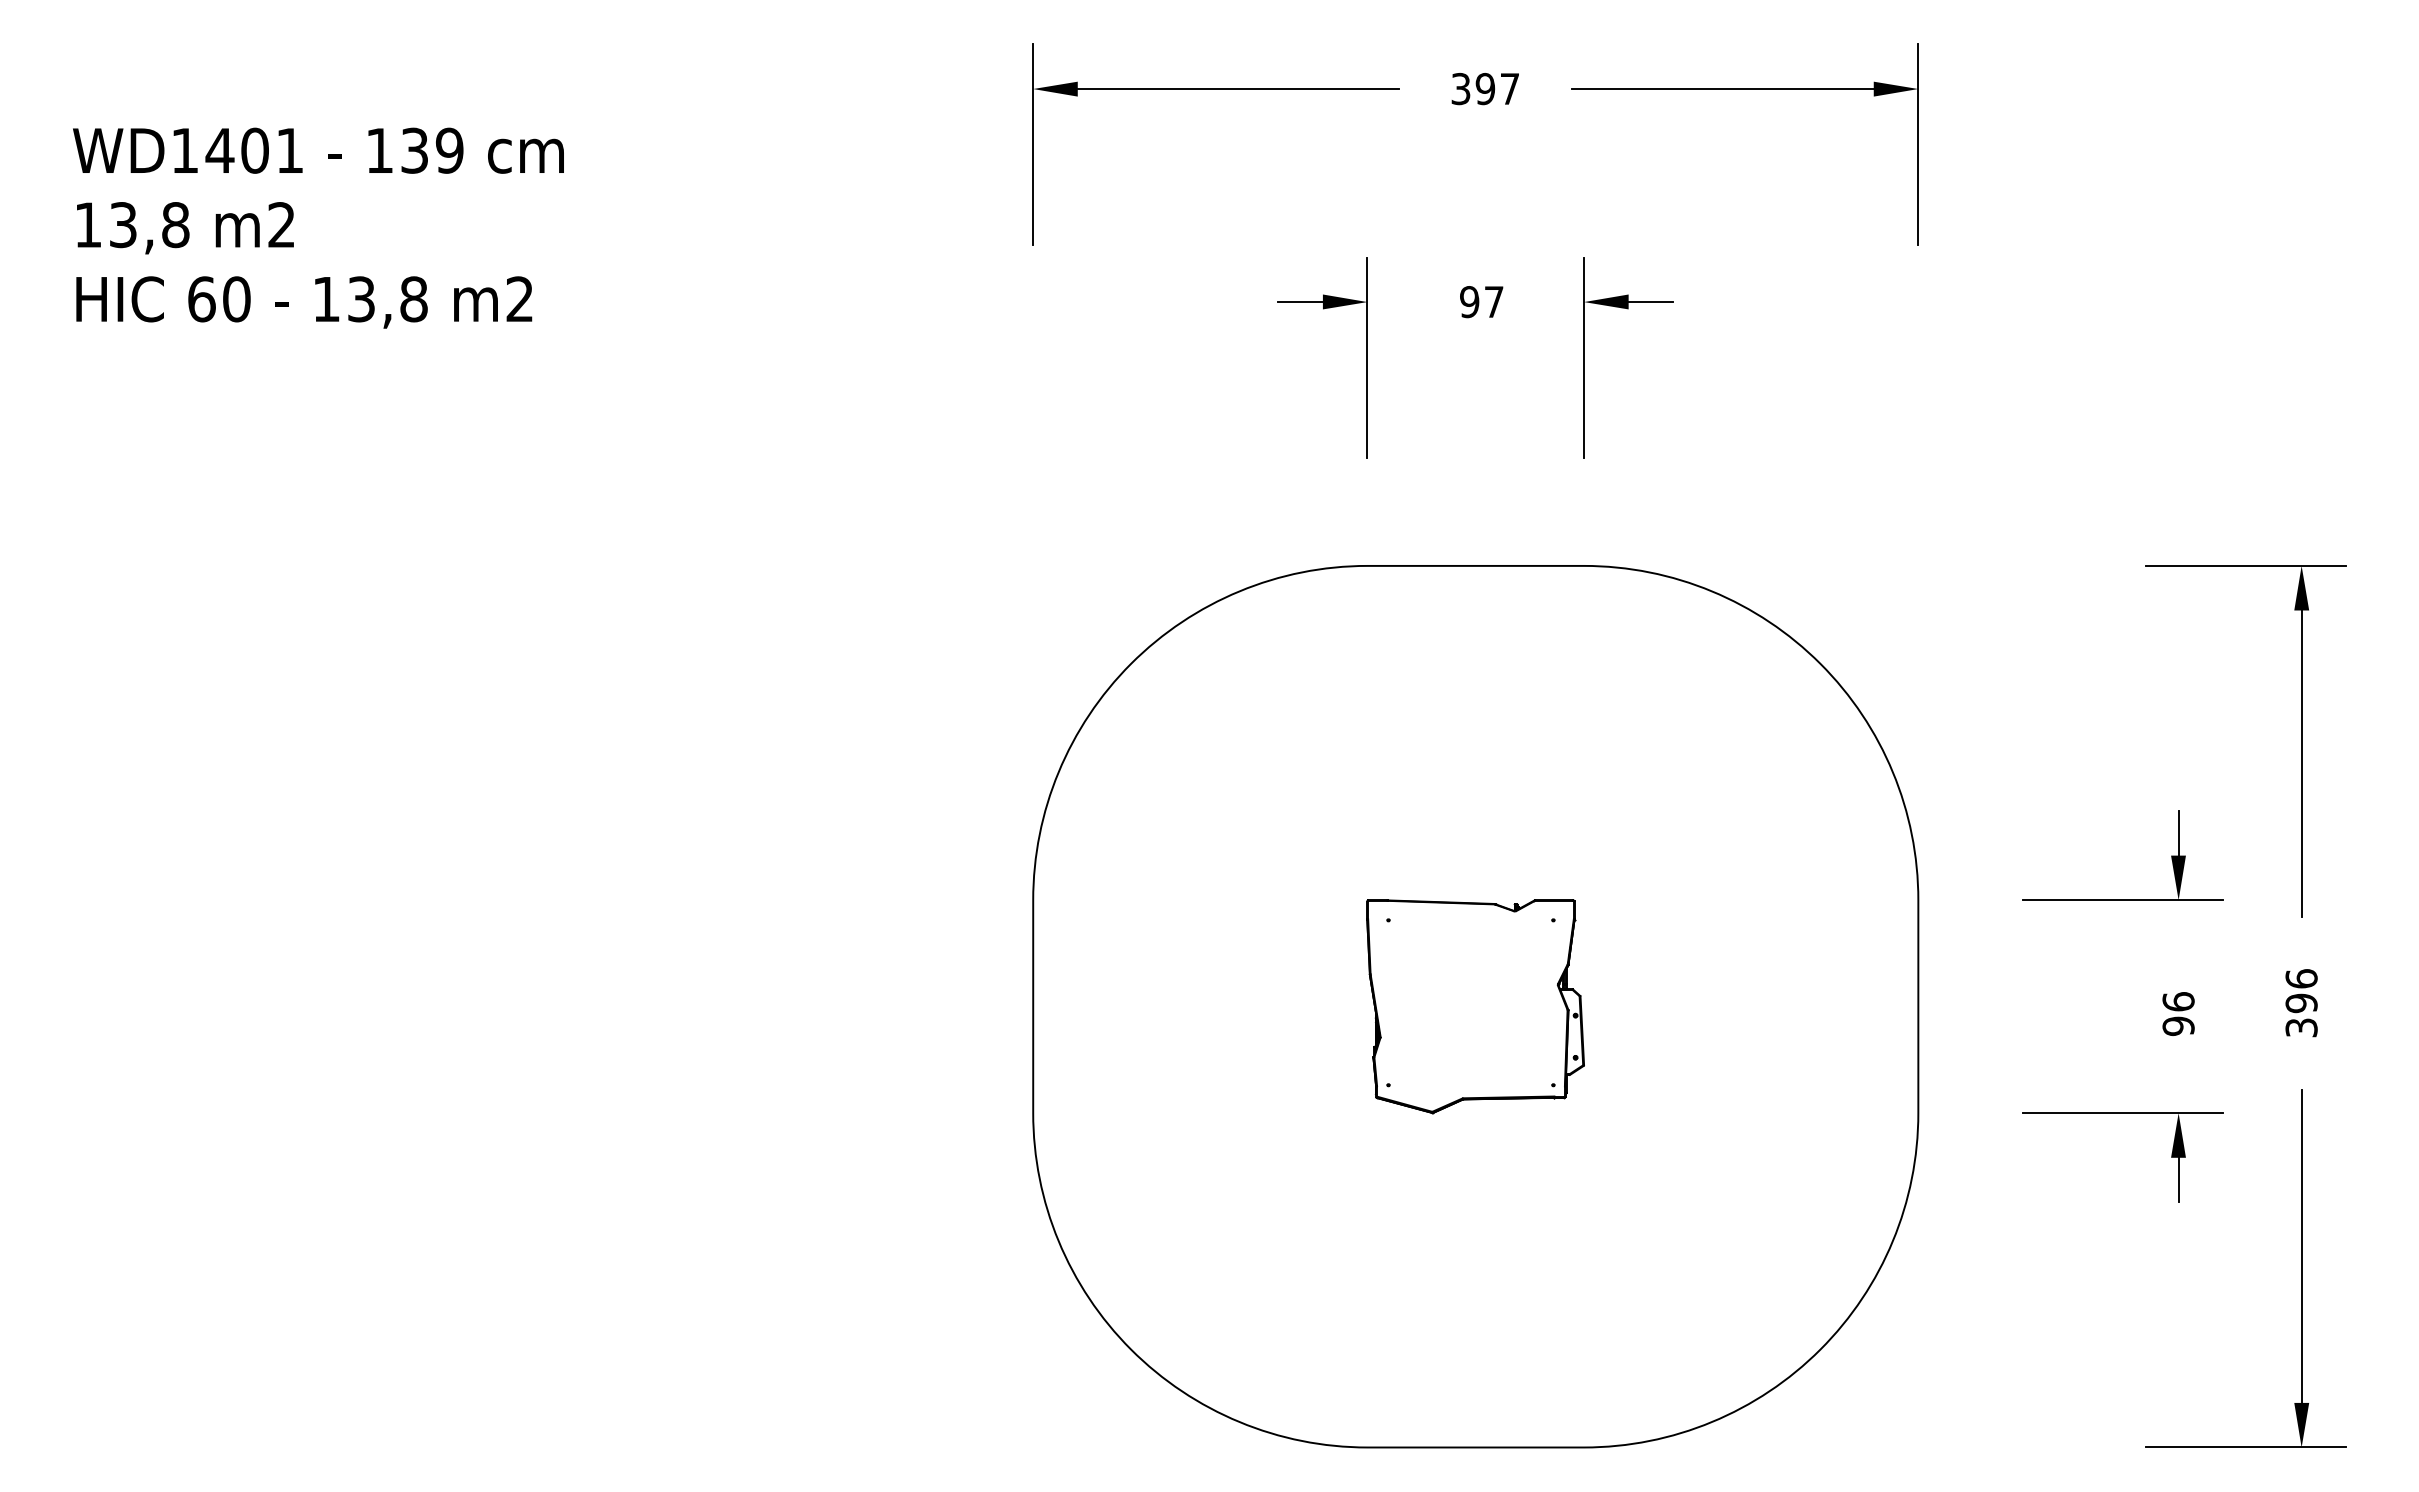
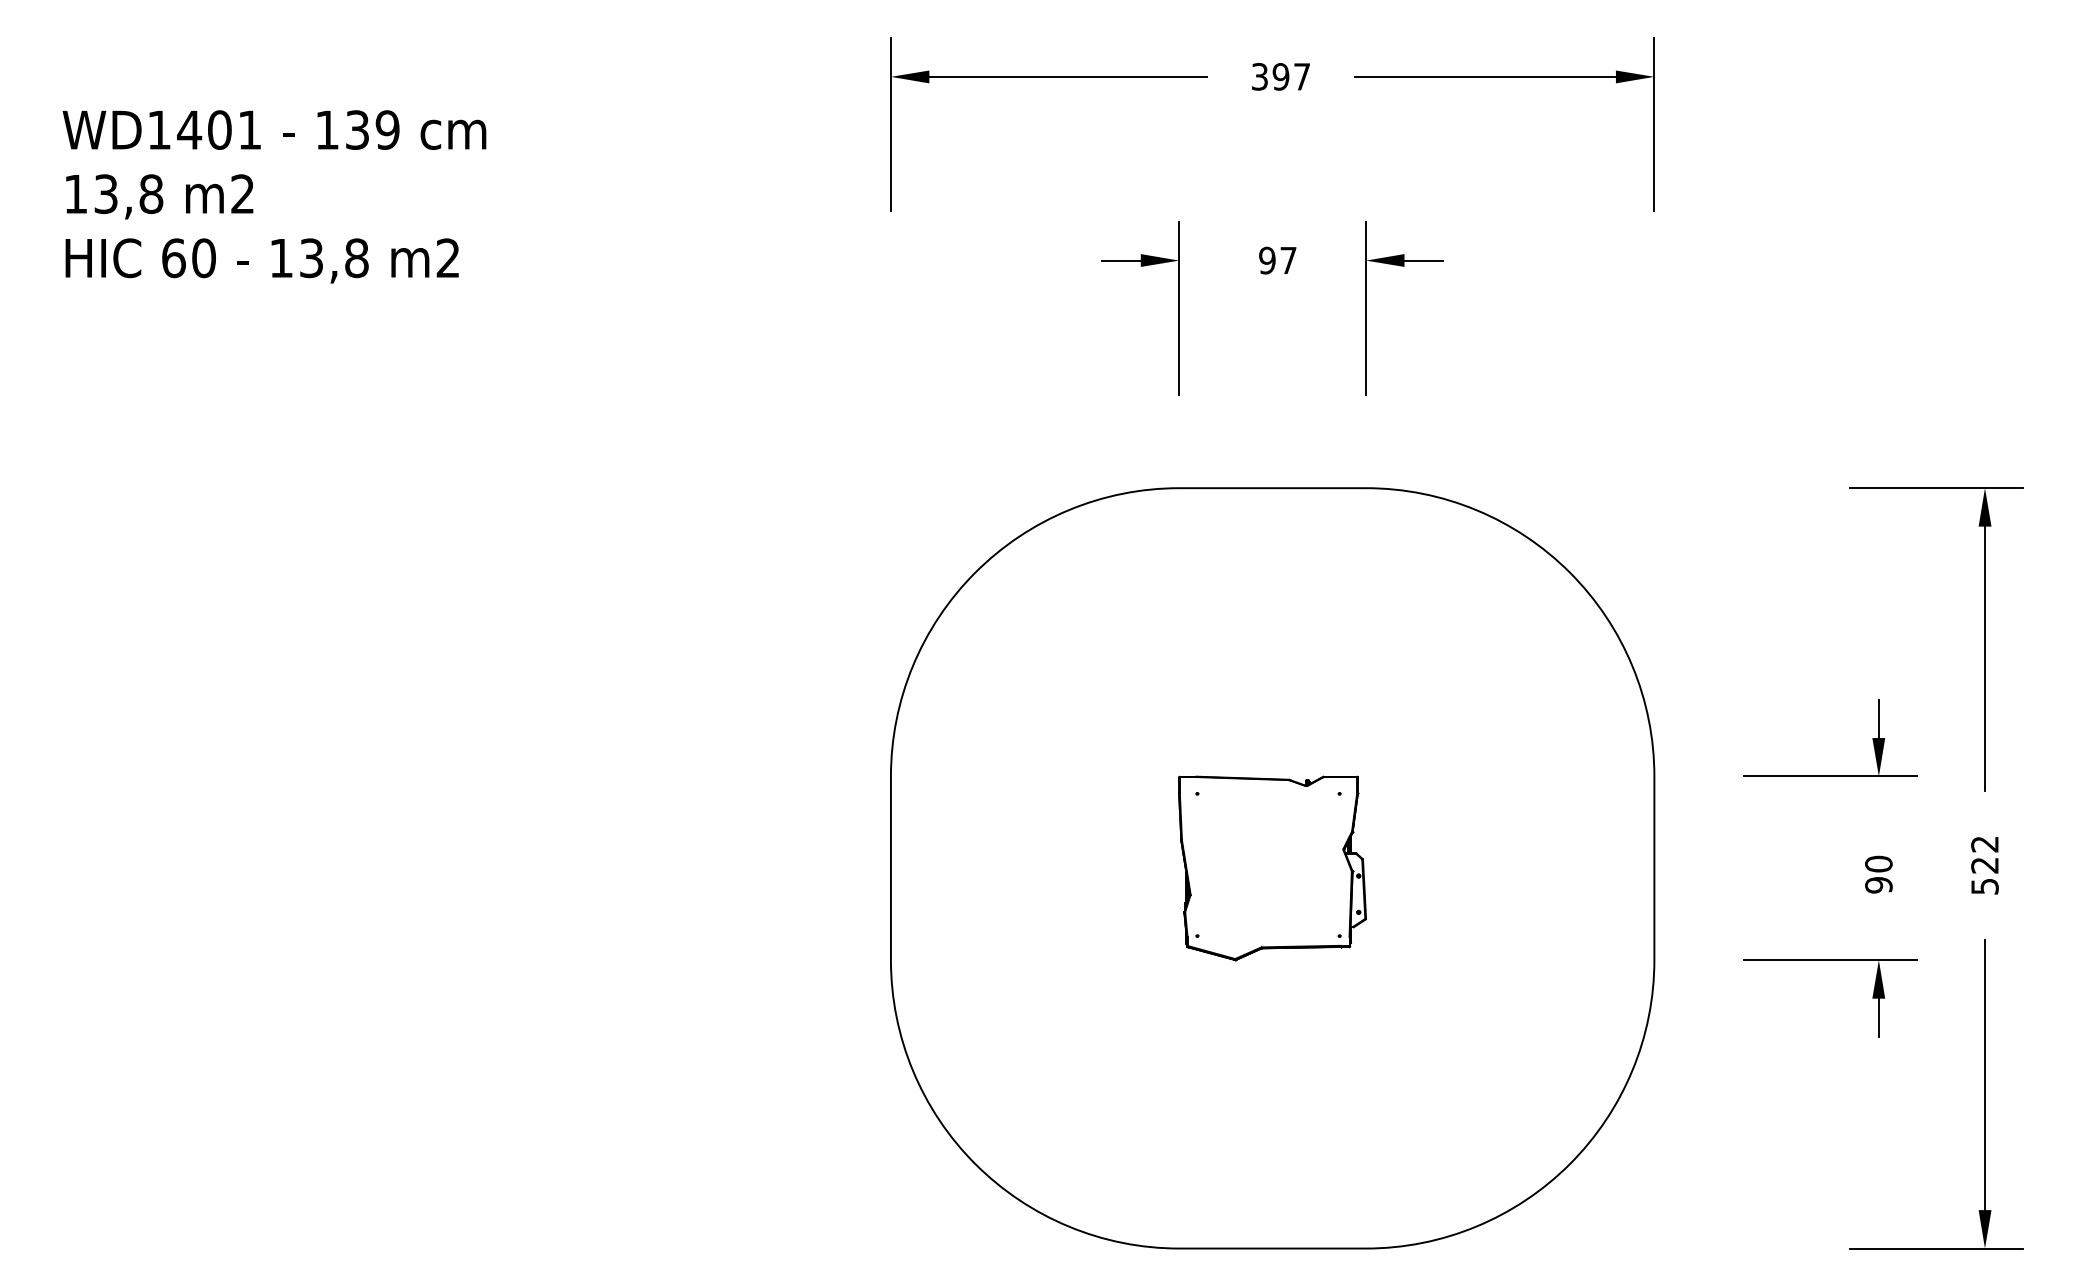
text: (2178, 1001) -> (1878, 863), 96 -> 90
text: (2301, 1002) -> (1984, 864), 396 -> 522

